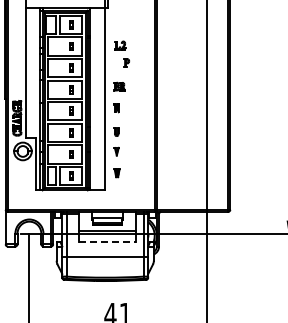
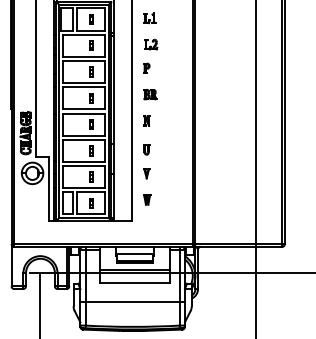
part: (118, 23) -> (148, 17), added
part: (126, 62) -> (146, 67), moved
line: (107, 241) -> (135, 282), dashed -> solid

